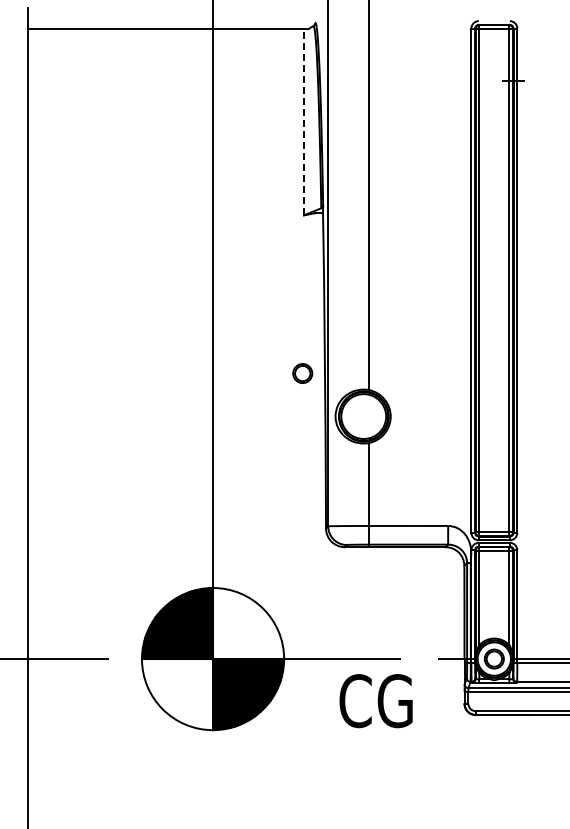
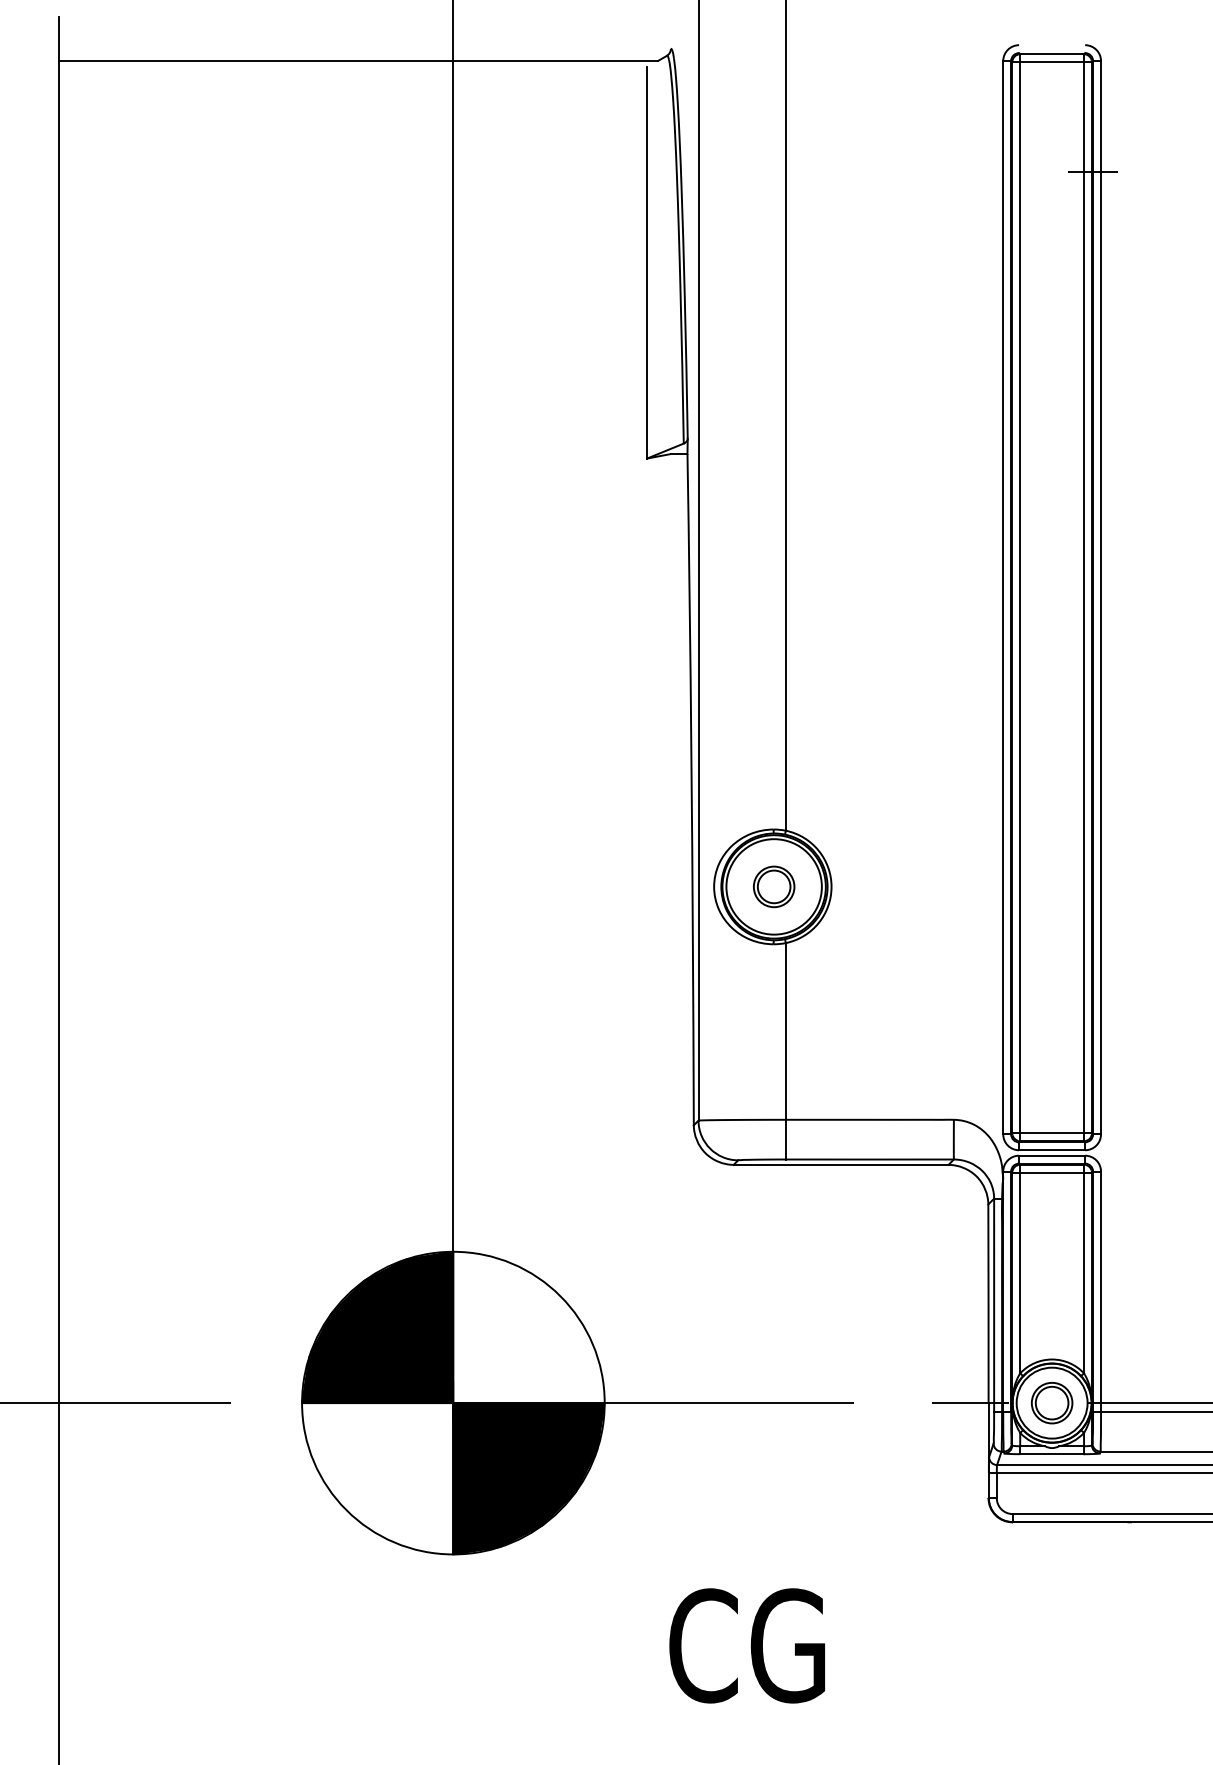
line: (304, 123) -> (648, 263), dashed -> solid
part: (302, 373) -> (773, 886), moved
text: (375, 701) -> (745, 1646), moved

